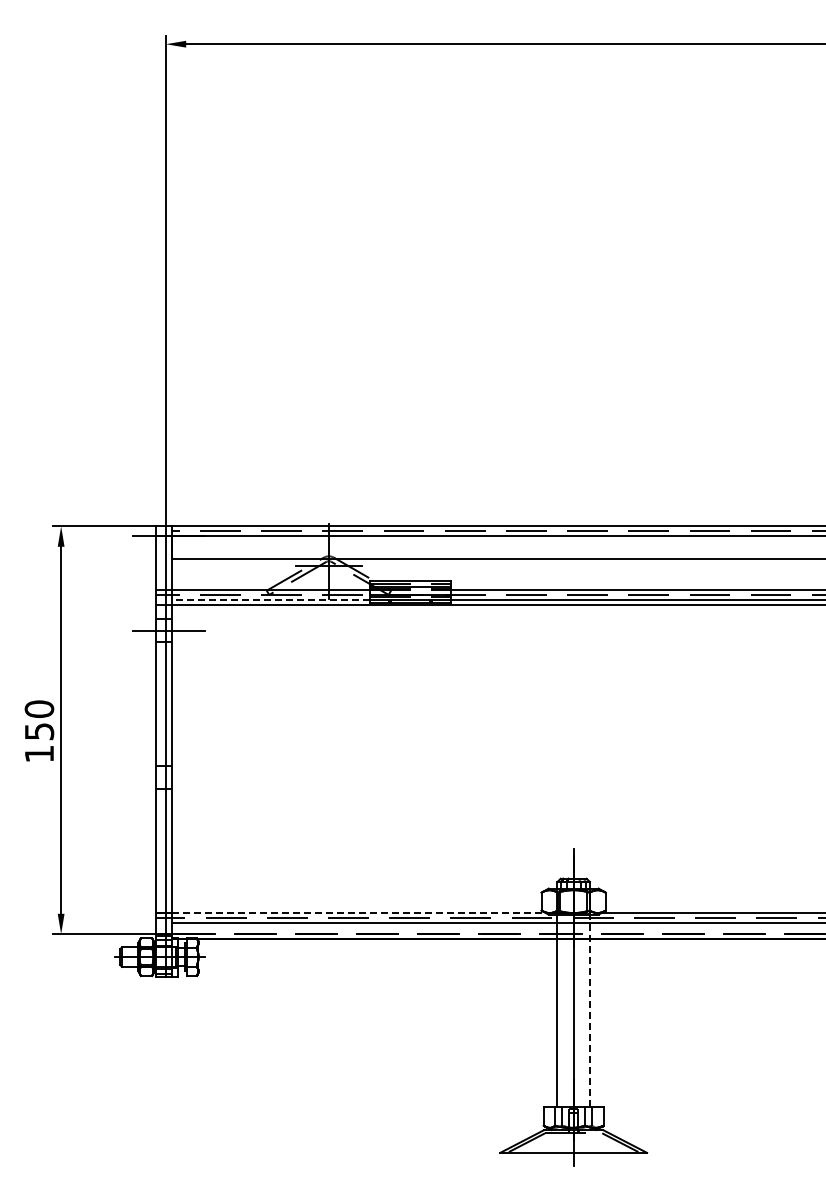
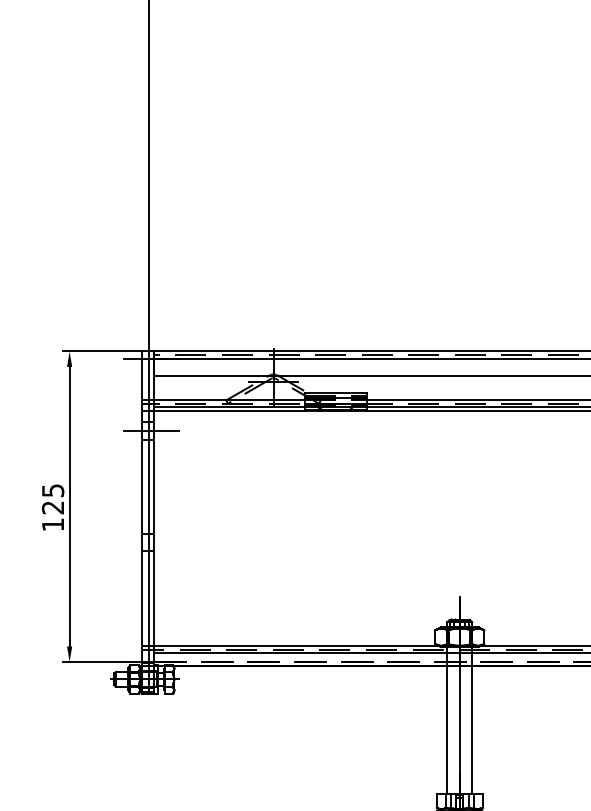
line: (271, 599) -> (229, 407), dashed -> solid
text: (39, 720) -> (53, 499), 150 -> 125
line: (359, 913) -> (296, 646), dashed -> solid
line: (589, 1010) -> (471, 720), dashed -> solid

